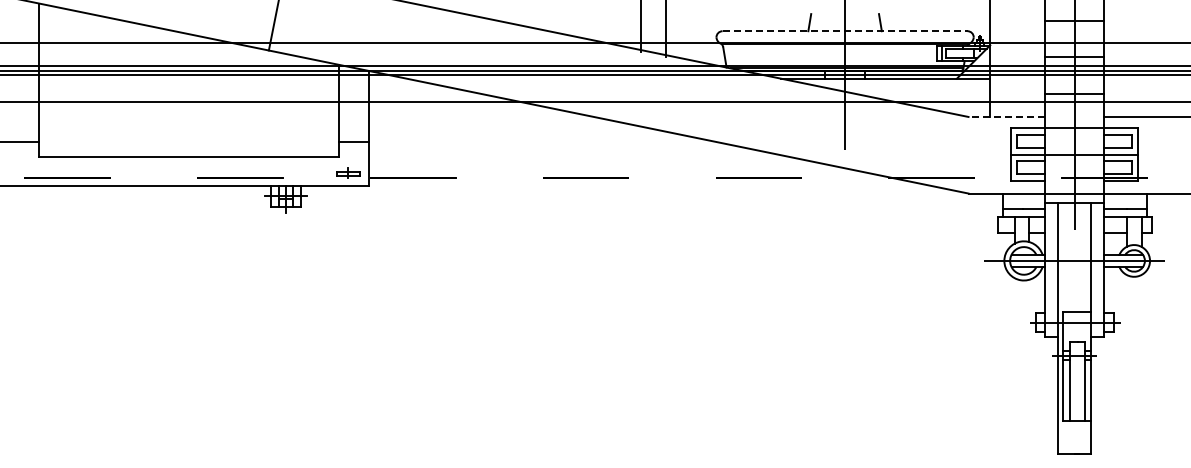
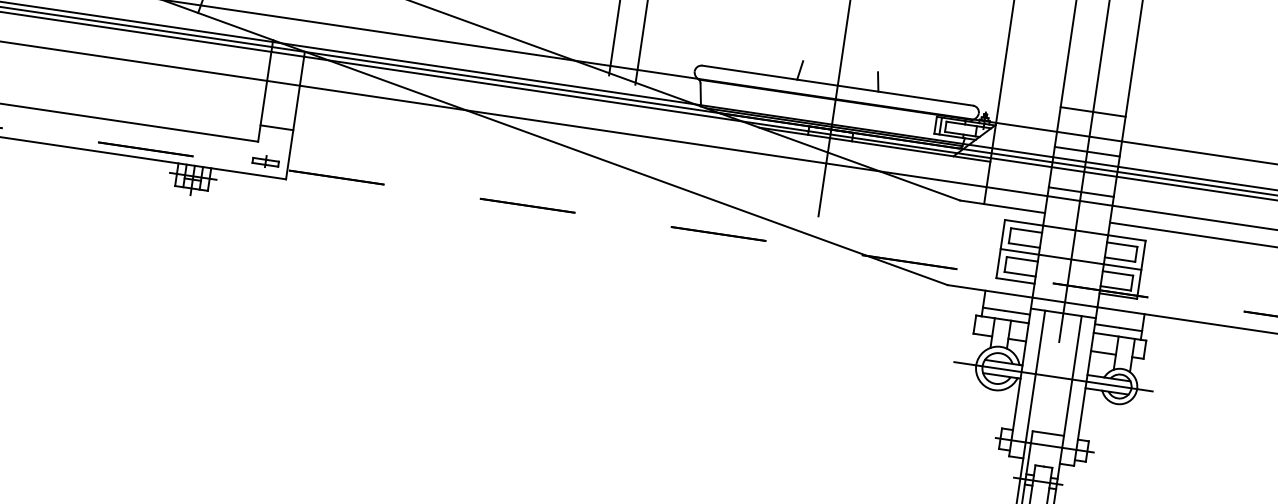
line: (845, 31) -> (838, 86), dashed -> solid
line: (1006, 116) -> (1002, 206), dashed -> solid

